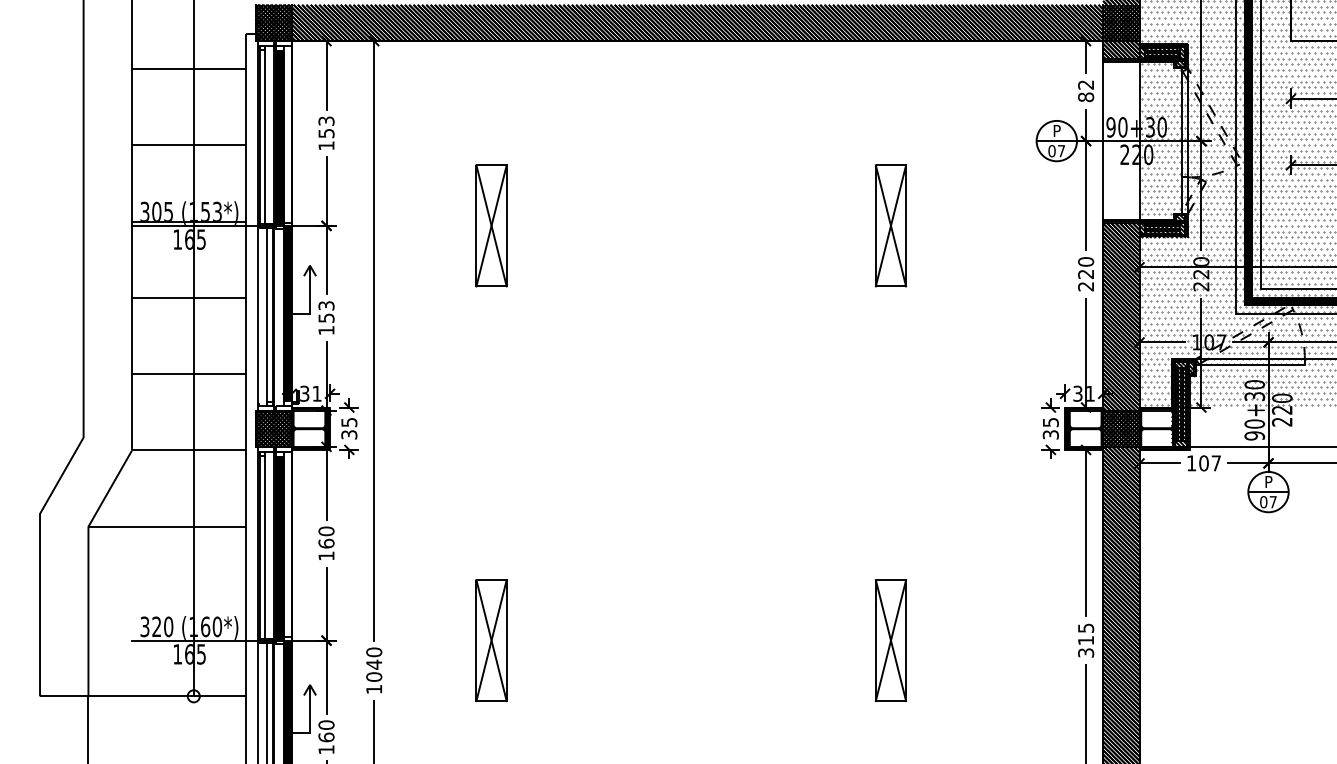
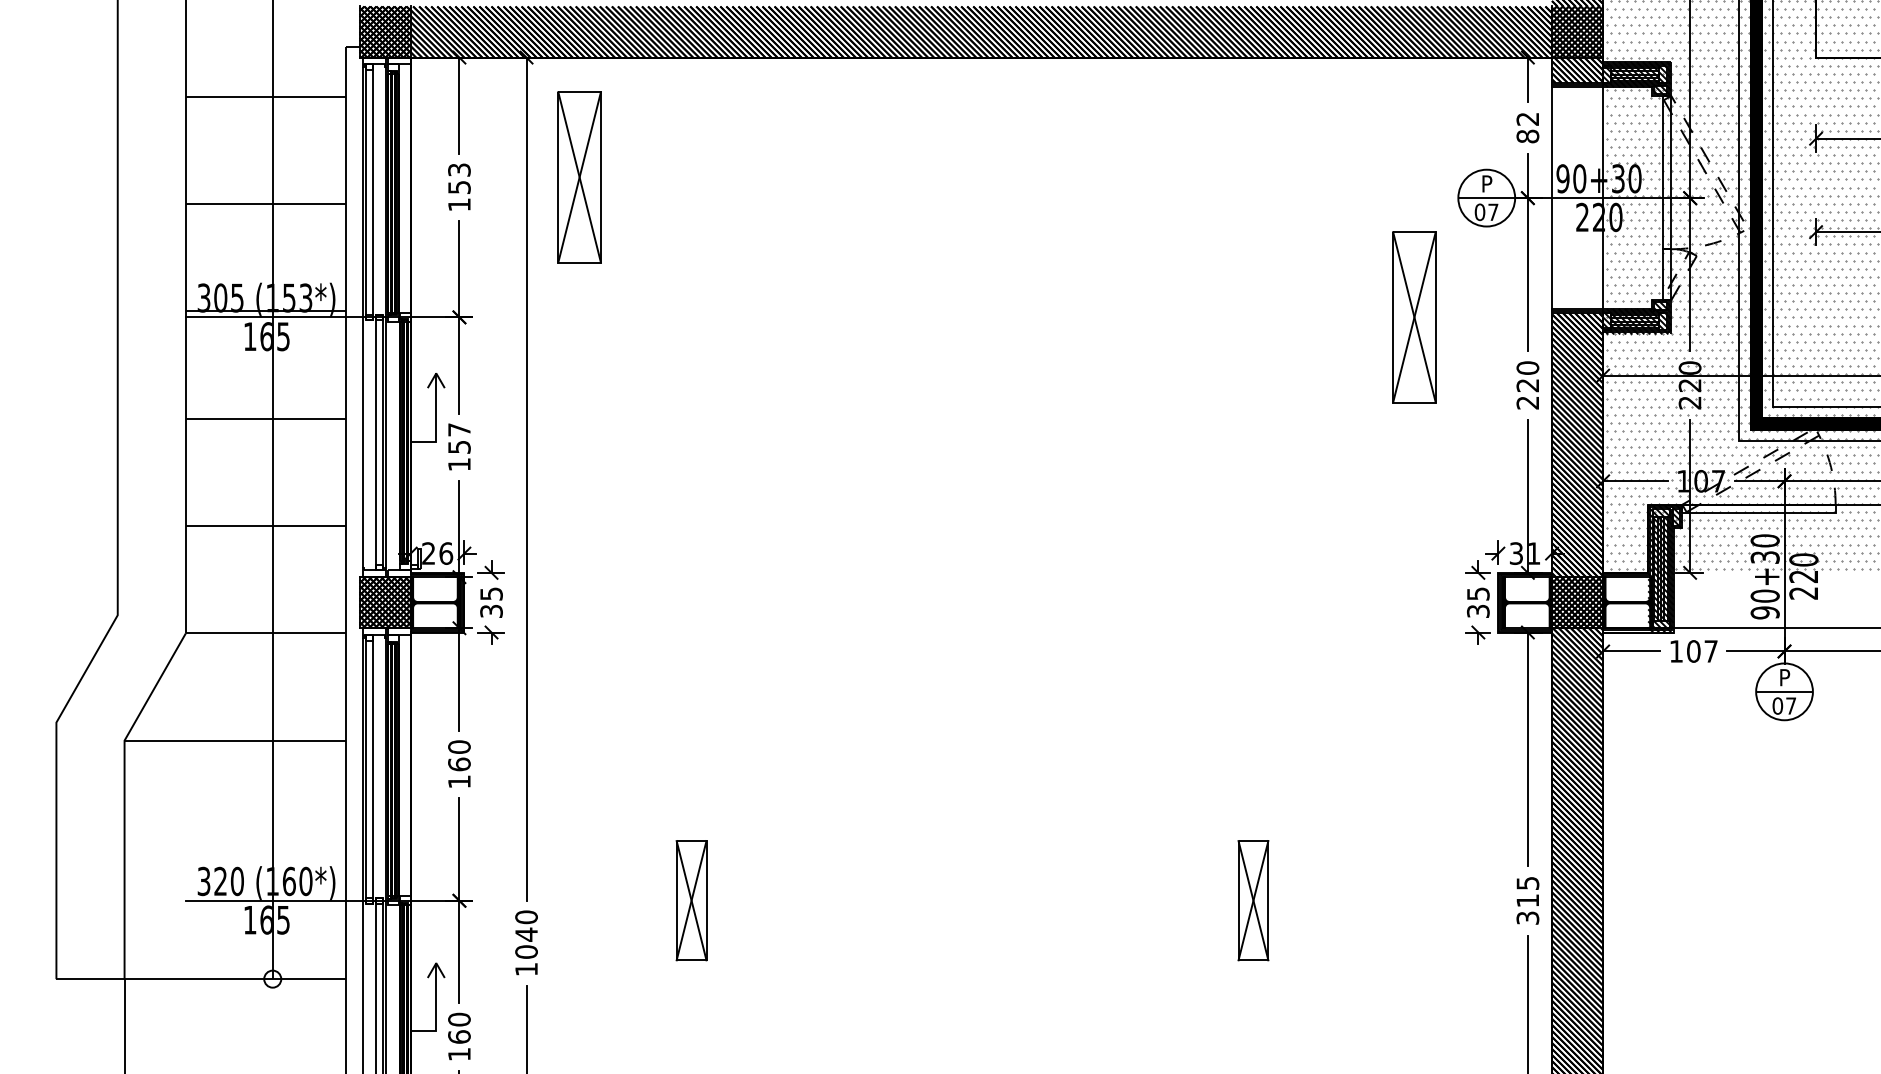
part: (491, 225) -> (579, 177), moved
part: (891, 225) -> (1414, 317), moved
text: (326, 305) -> (459, 429), 153 -> 157
text: (310, 393) -> (437, 553), 31 -> 26
part: (491, 640) -> (691, 900), size x0.7
part: (891, 640) -> (1253, 900), size x0.7

